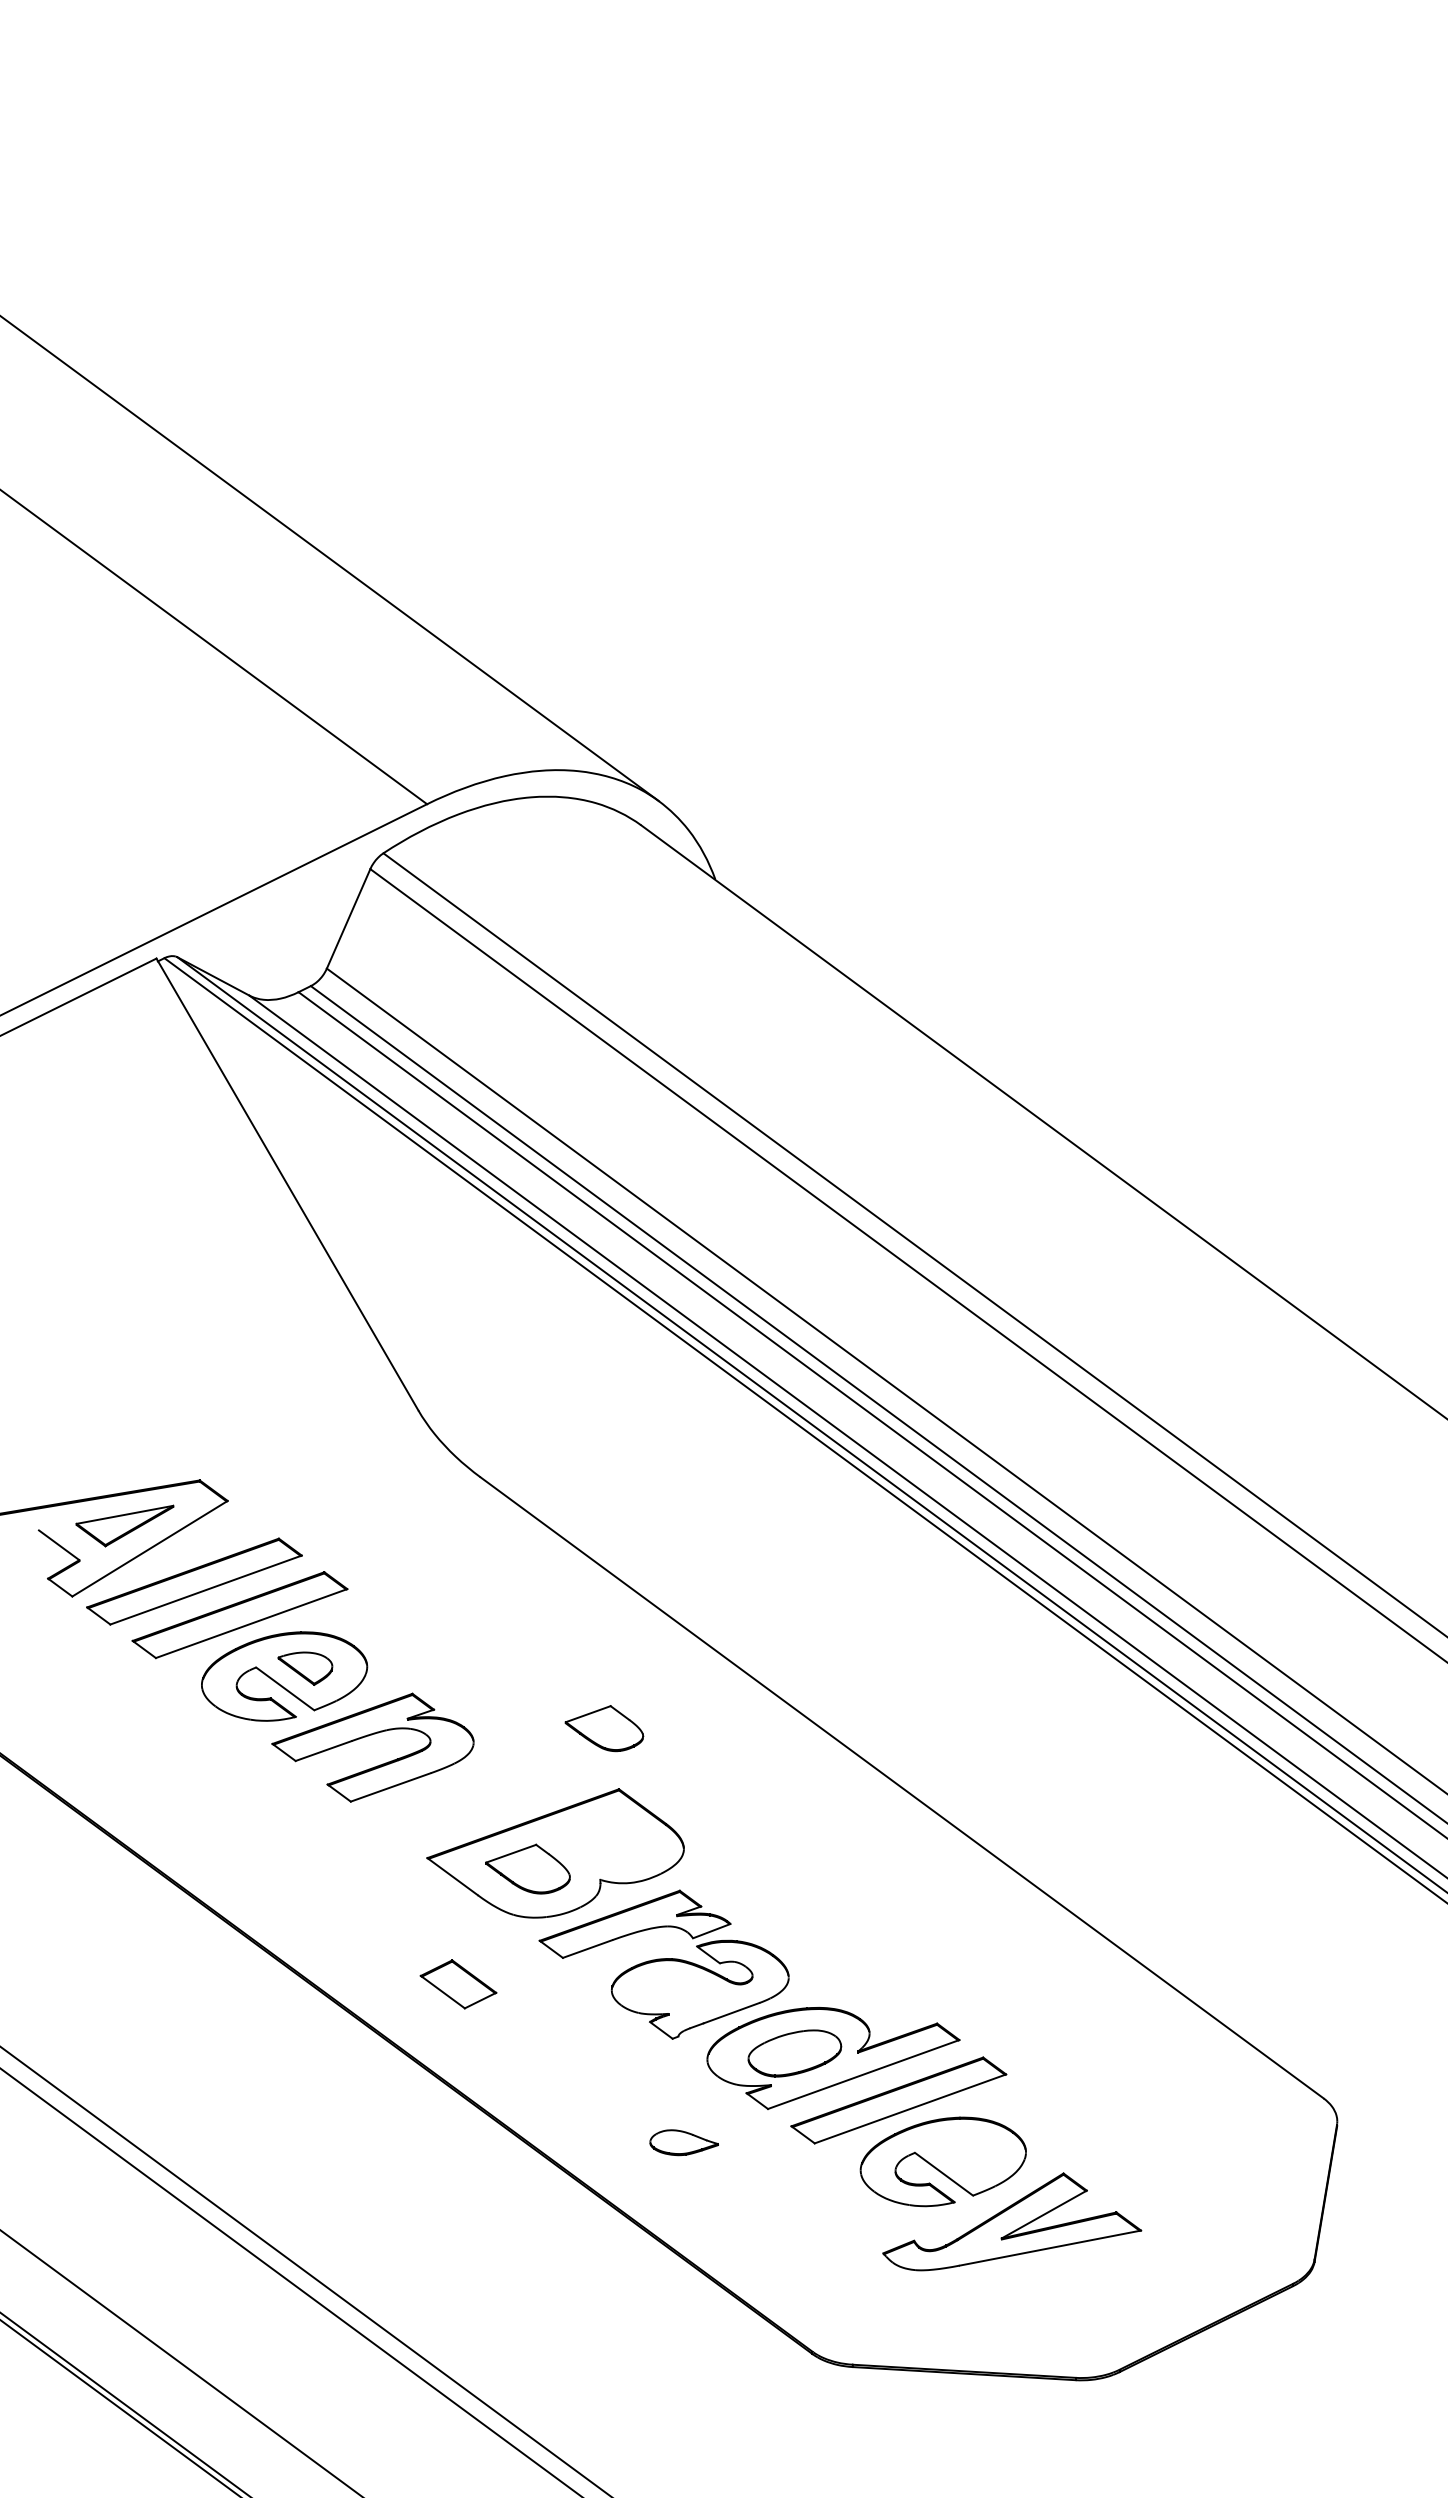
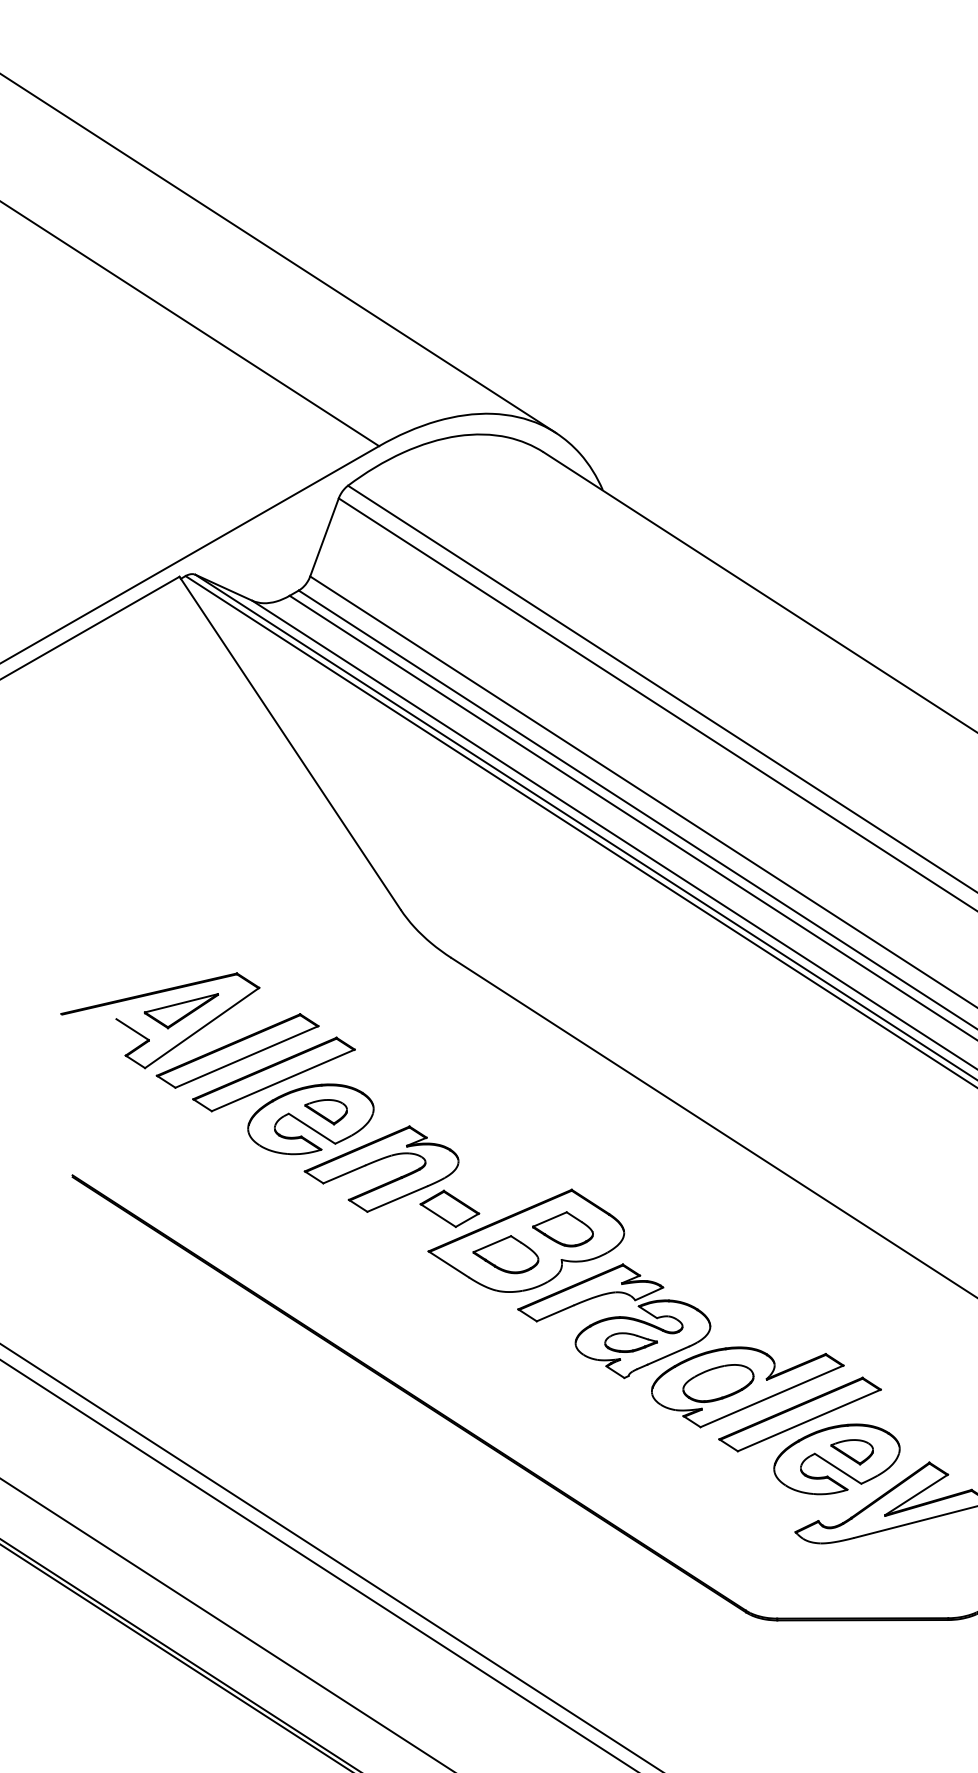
part: (604, 1728) -> (563, 1229), moved
part: (458, 1984) -> (449, 1208), moved
part: (683, 2142) -> (630, 1342), moved
part: (963, 2154) -> (852, 1452), added

